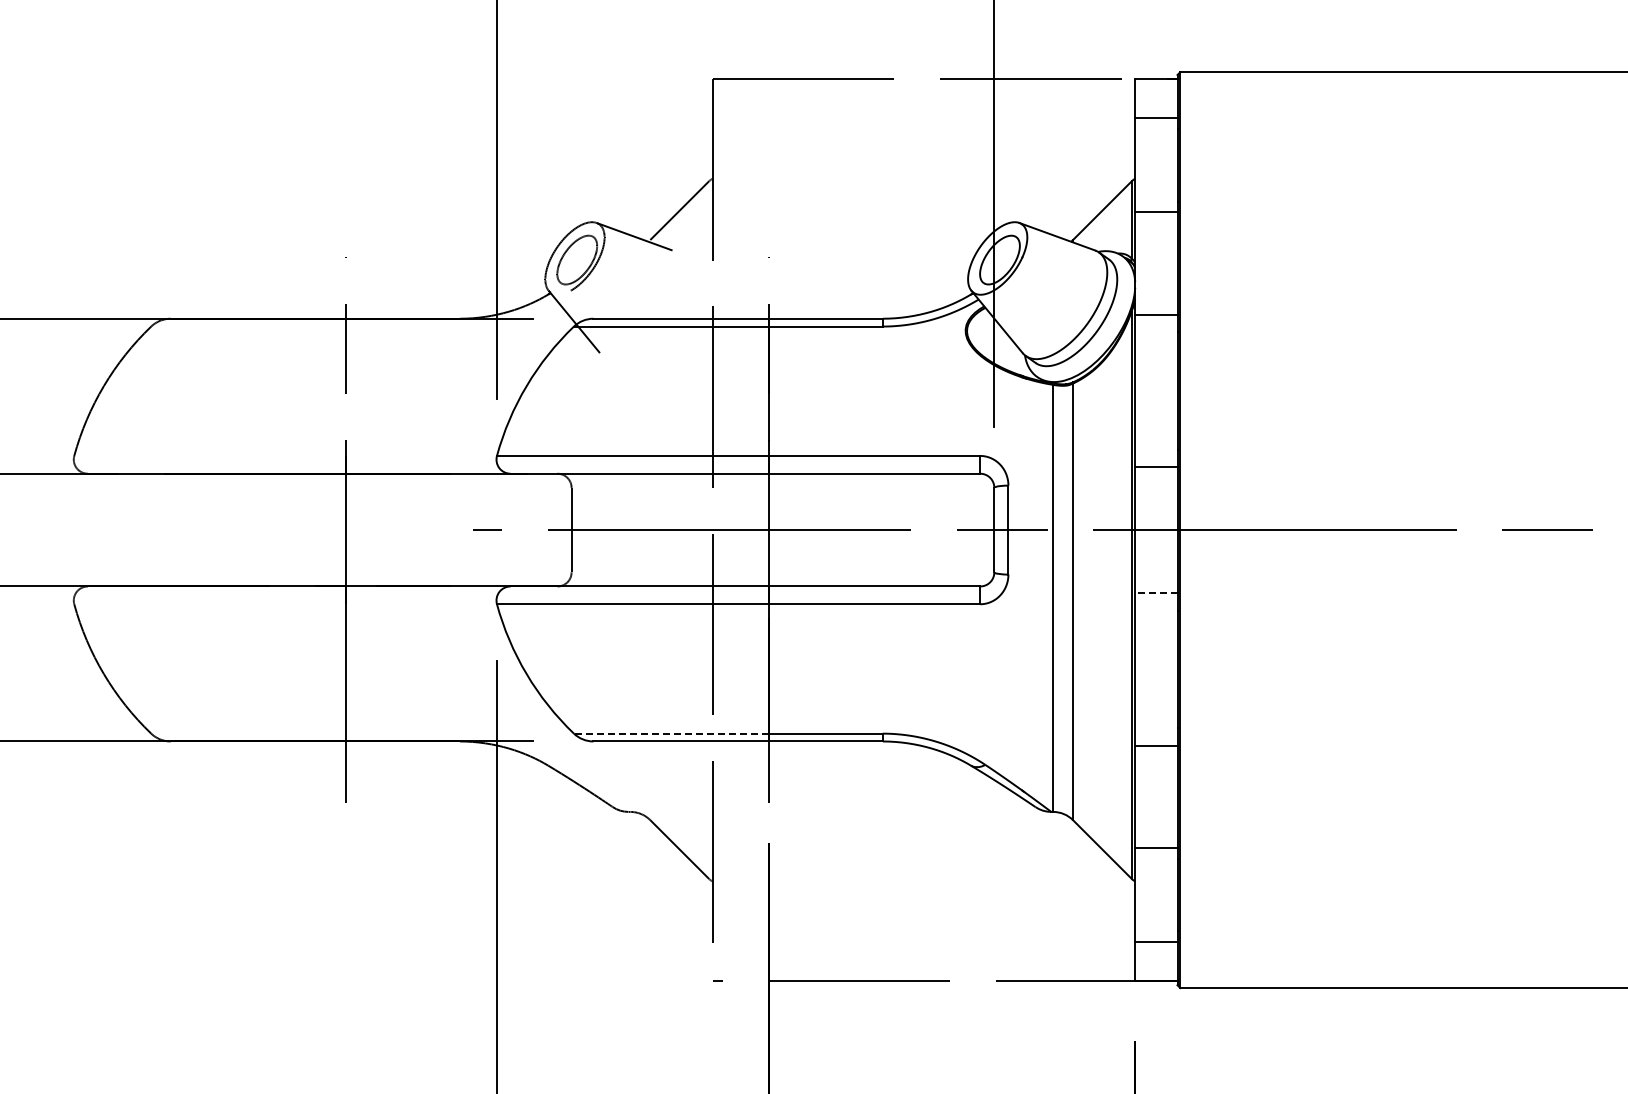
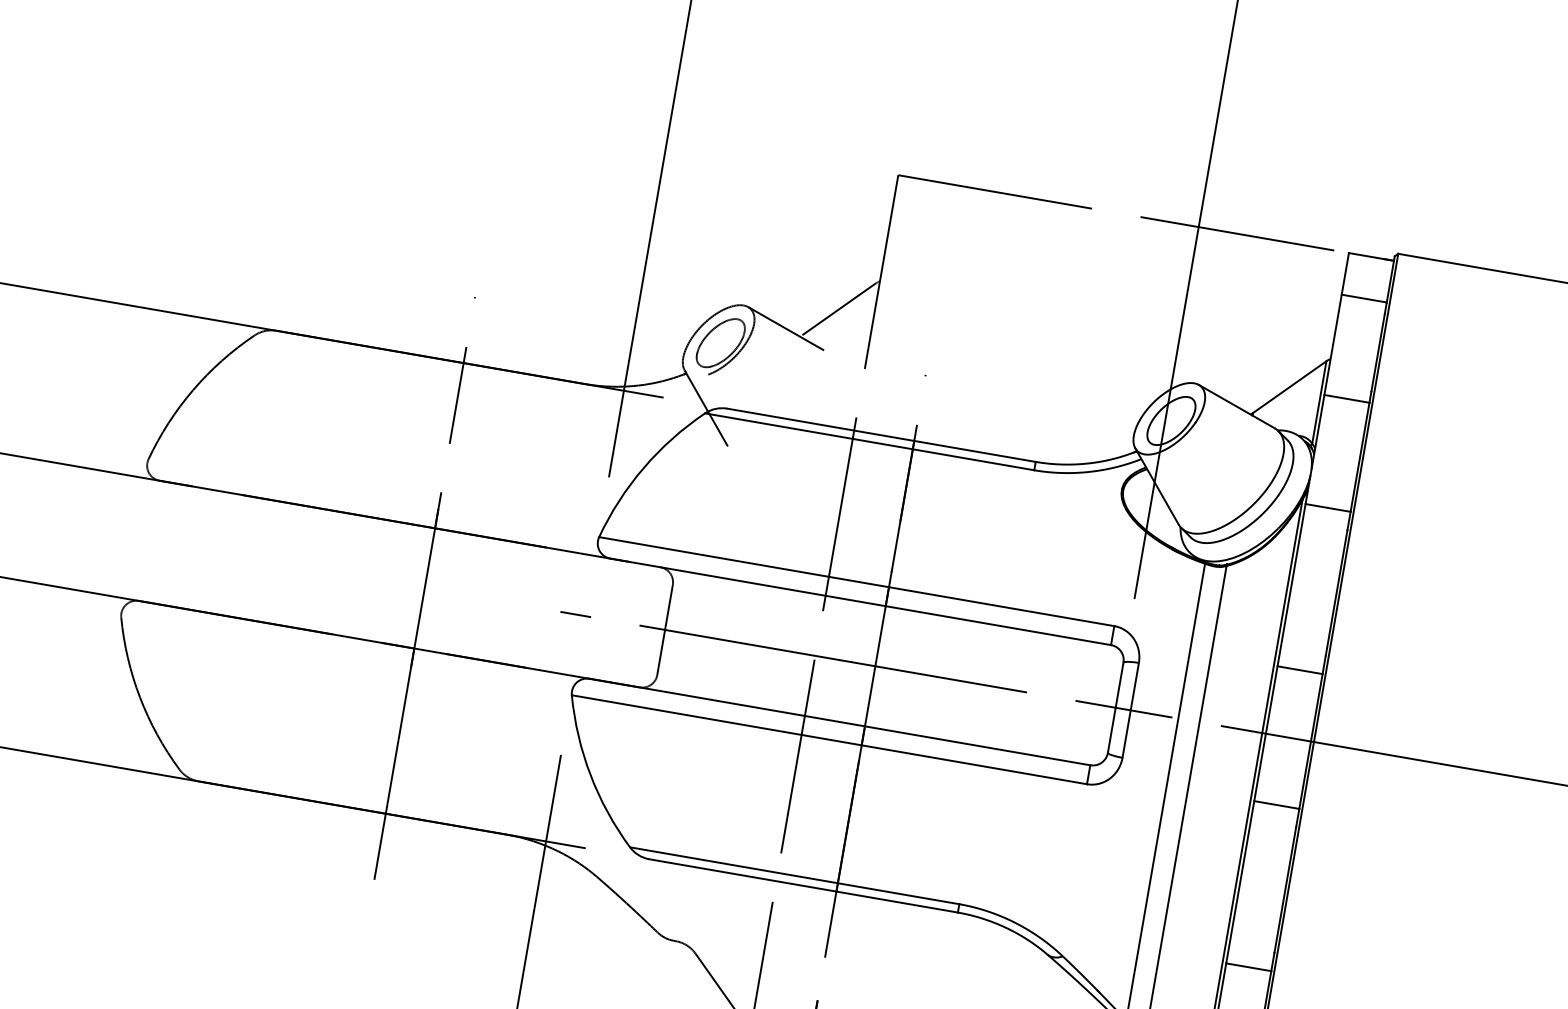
line: (1155, 593) -> (1275, 805), dashed -> solid
line: (670, 733) -> (733, 864), dashed -> solid

